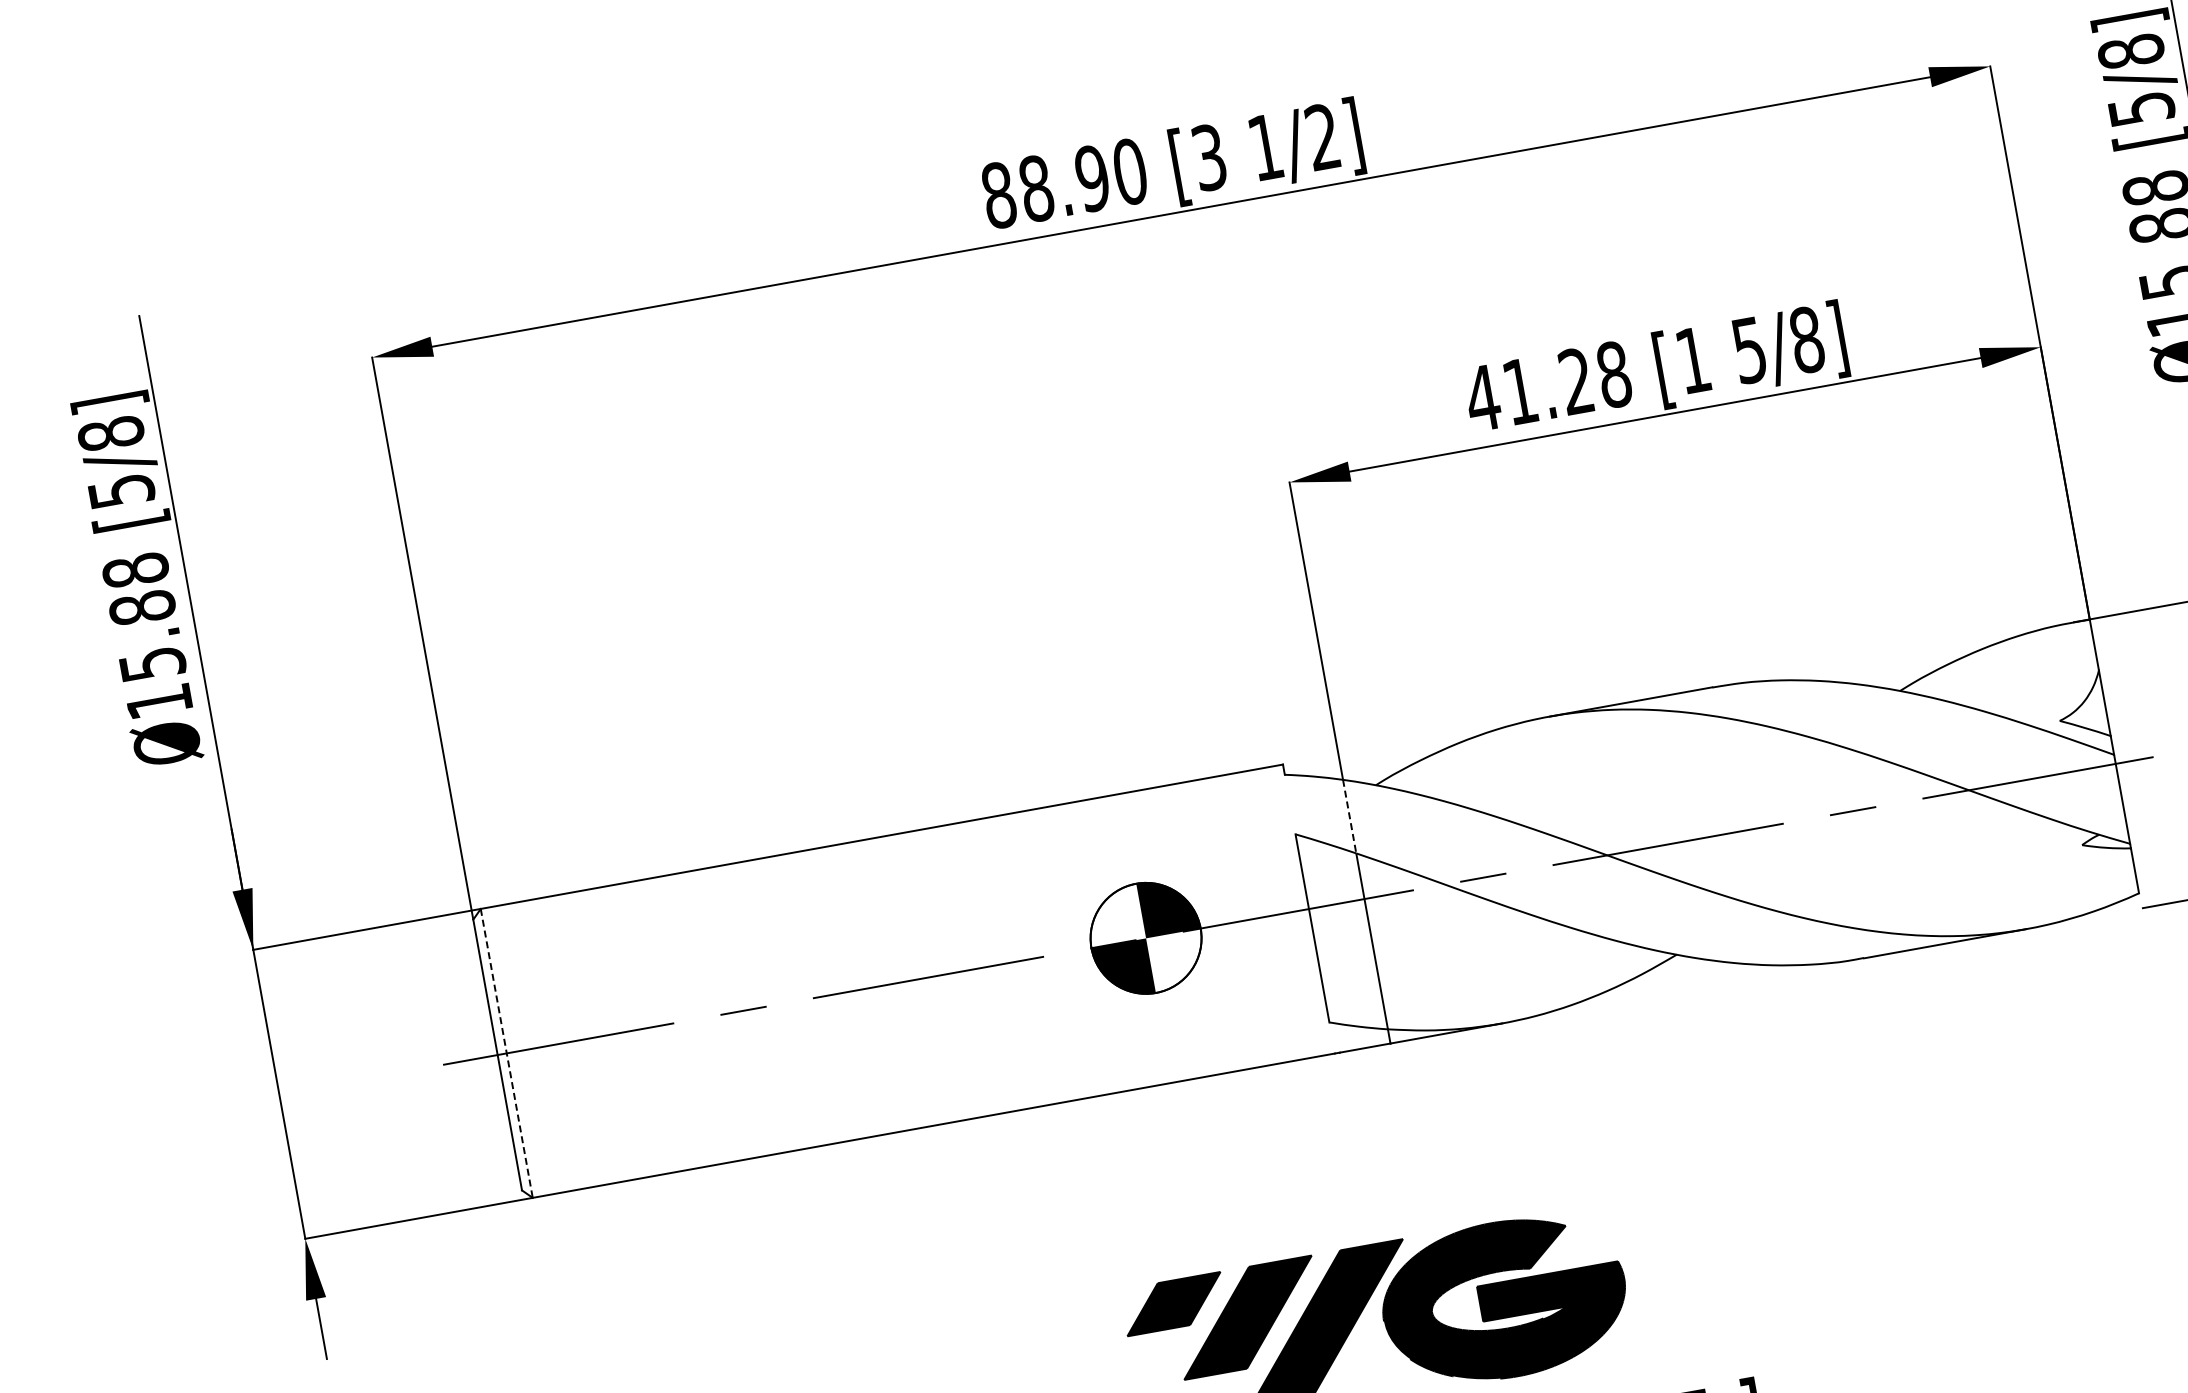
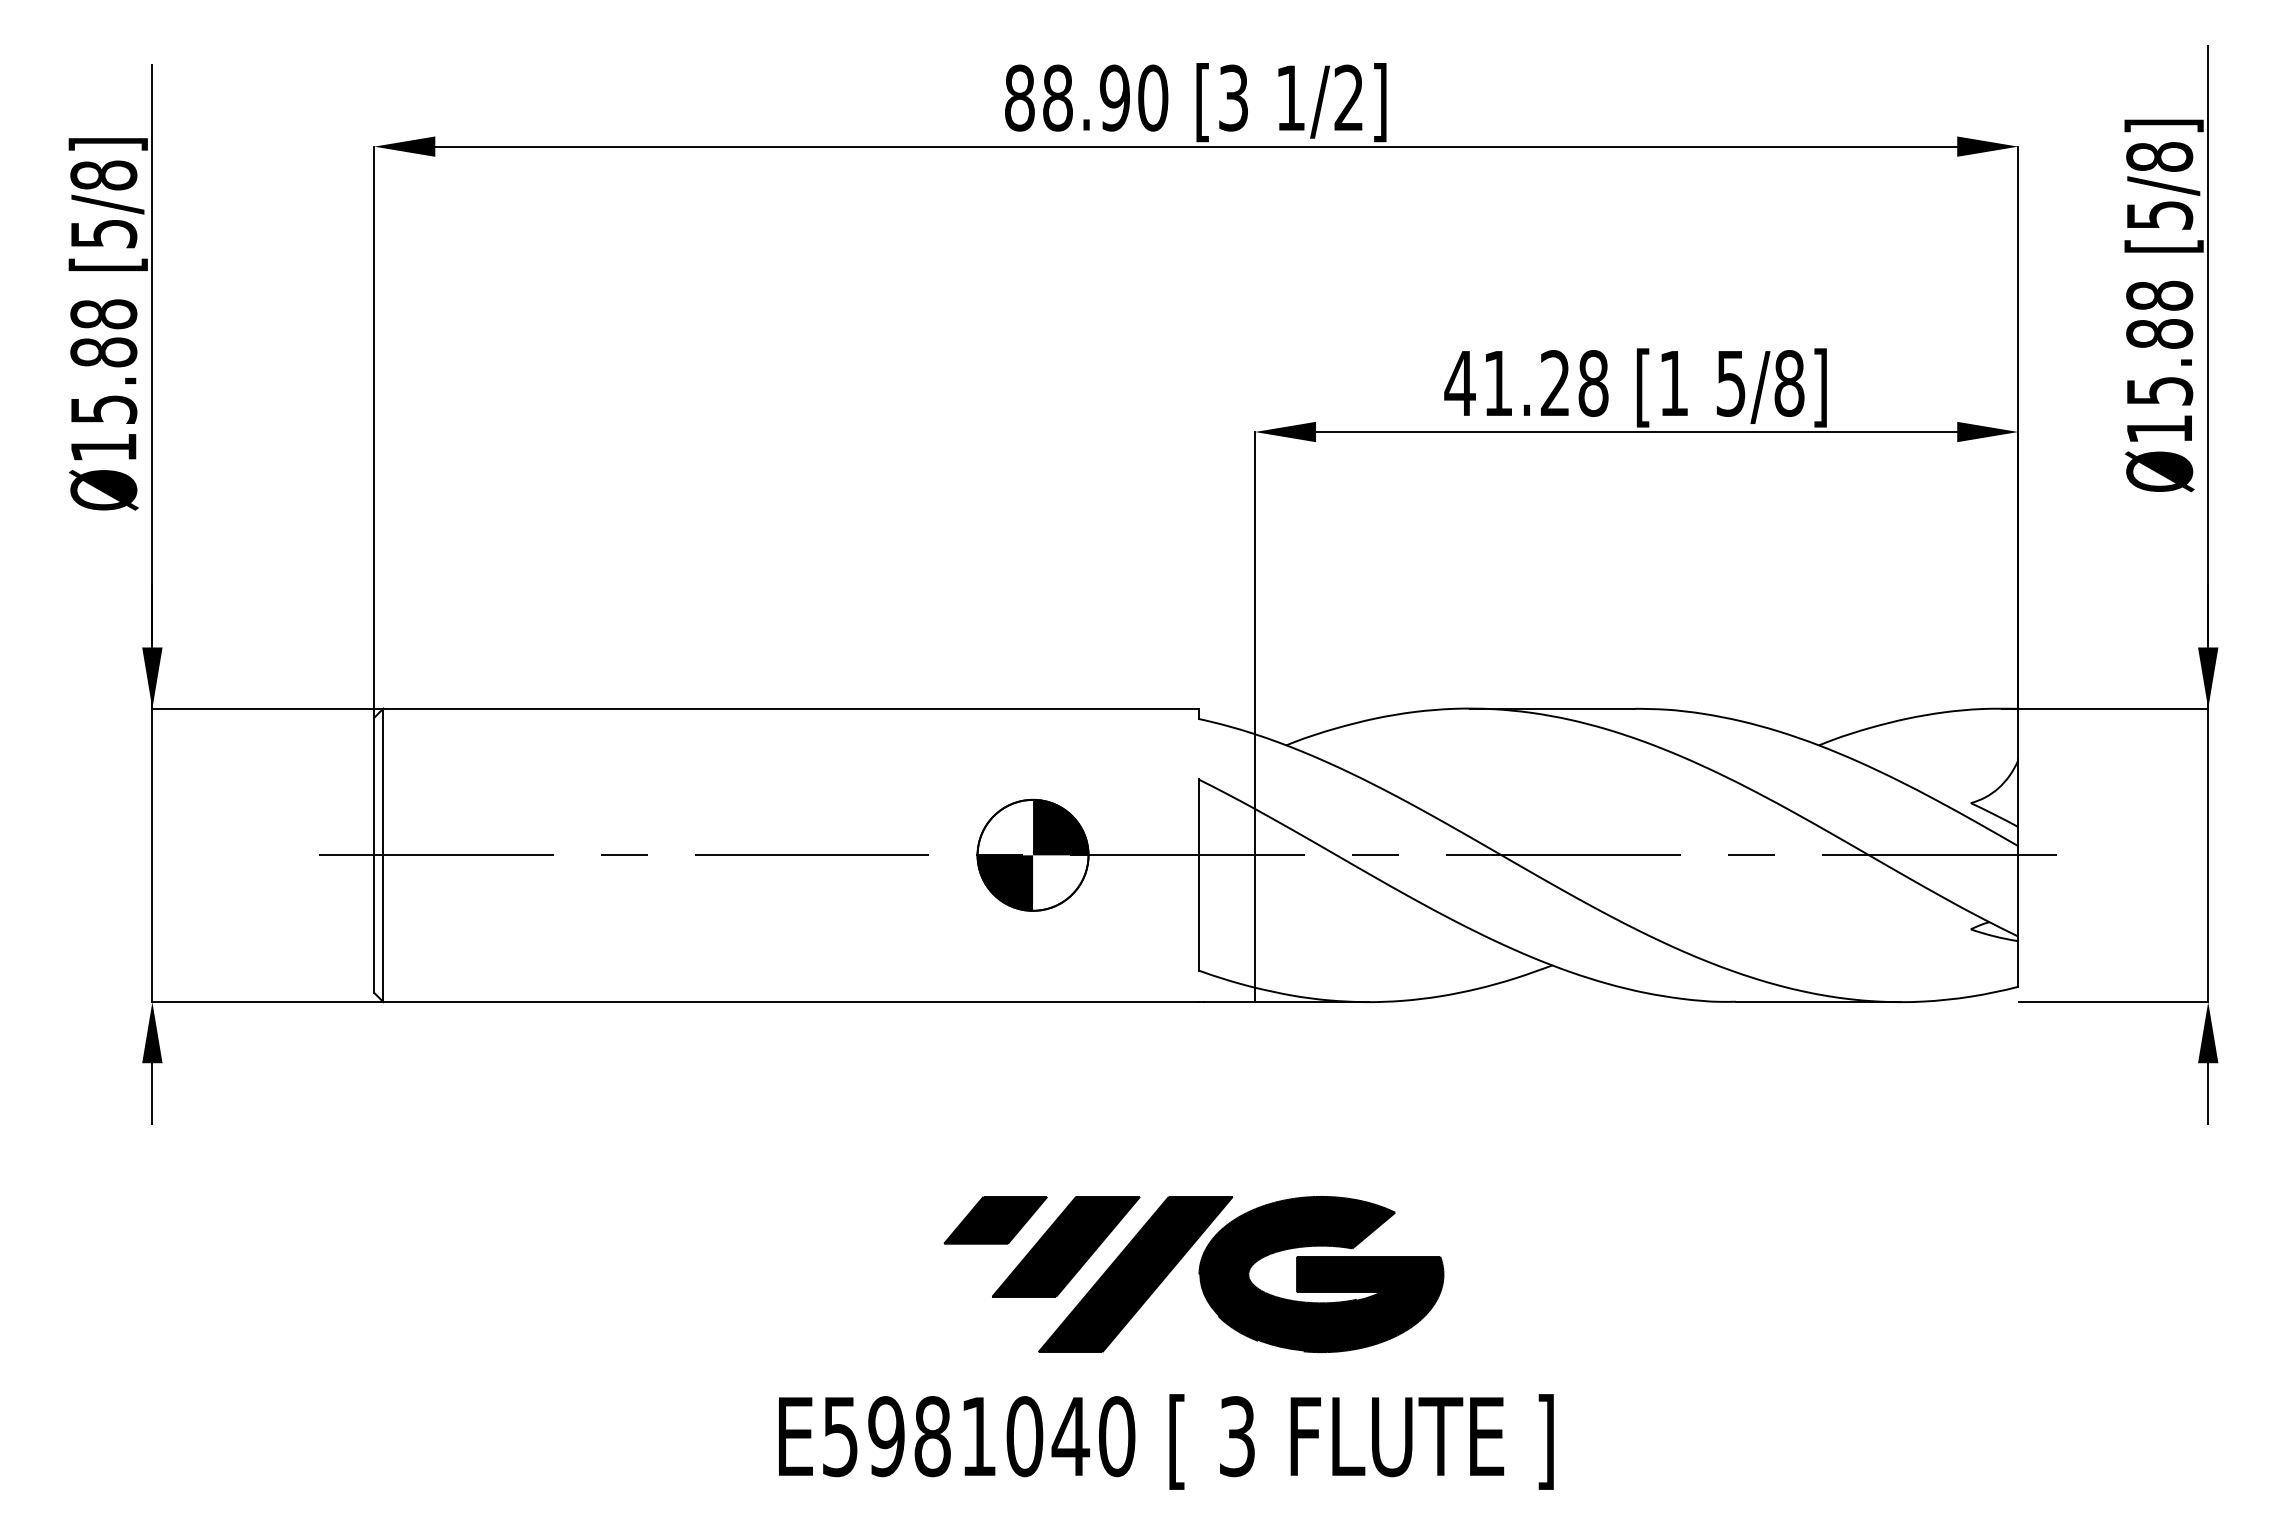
line: (1349, 817) -> (1254, 772), dashed -> solid
line: (506, 1053) -> (383, 855), dashed -> solid

